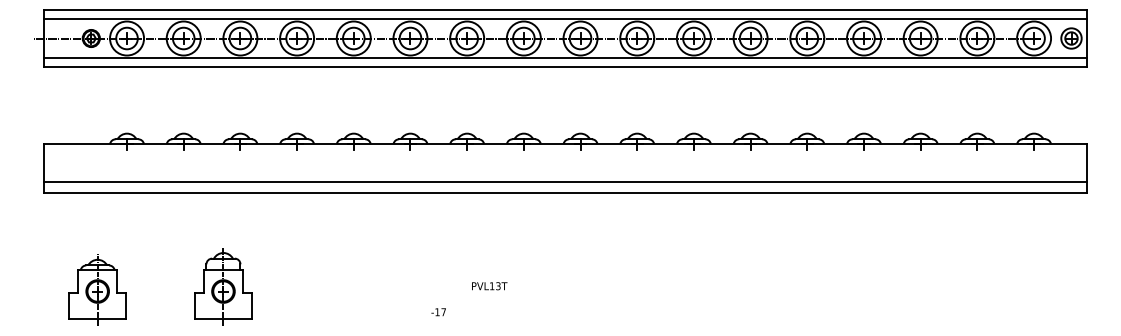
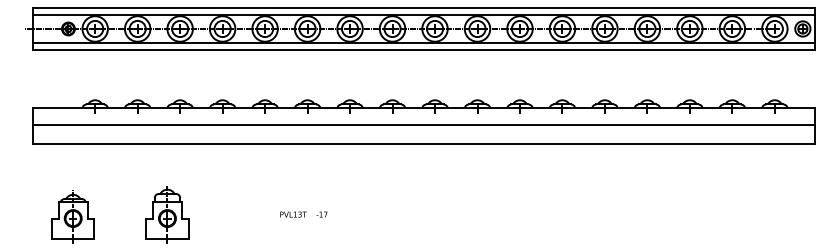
line: (565, 181) -> (423, 124), moved
text: (489, 286) -> (293, 214), moved
text: (438, 312) -> (321, 214), moved

